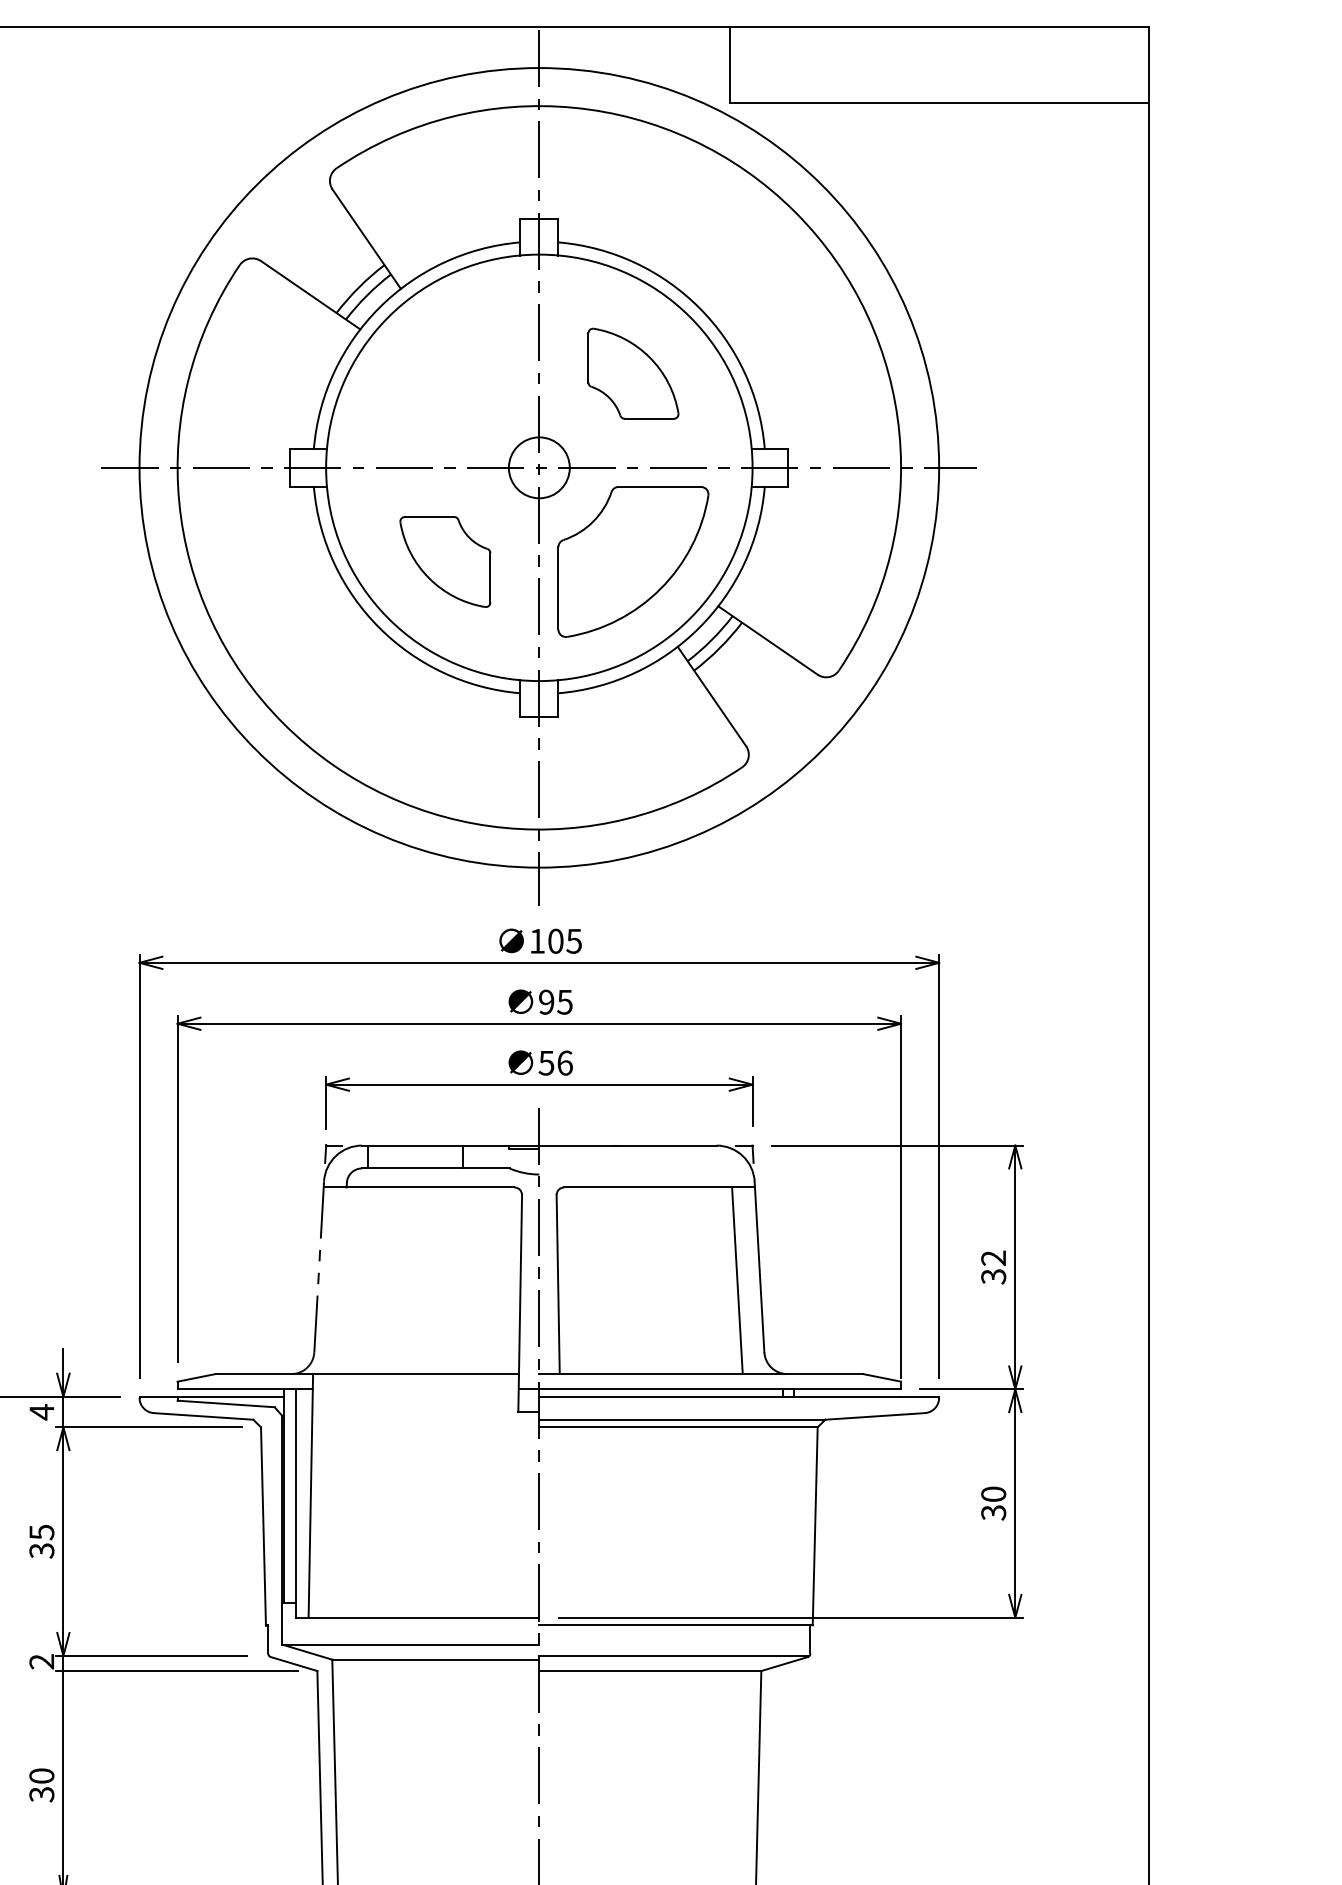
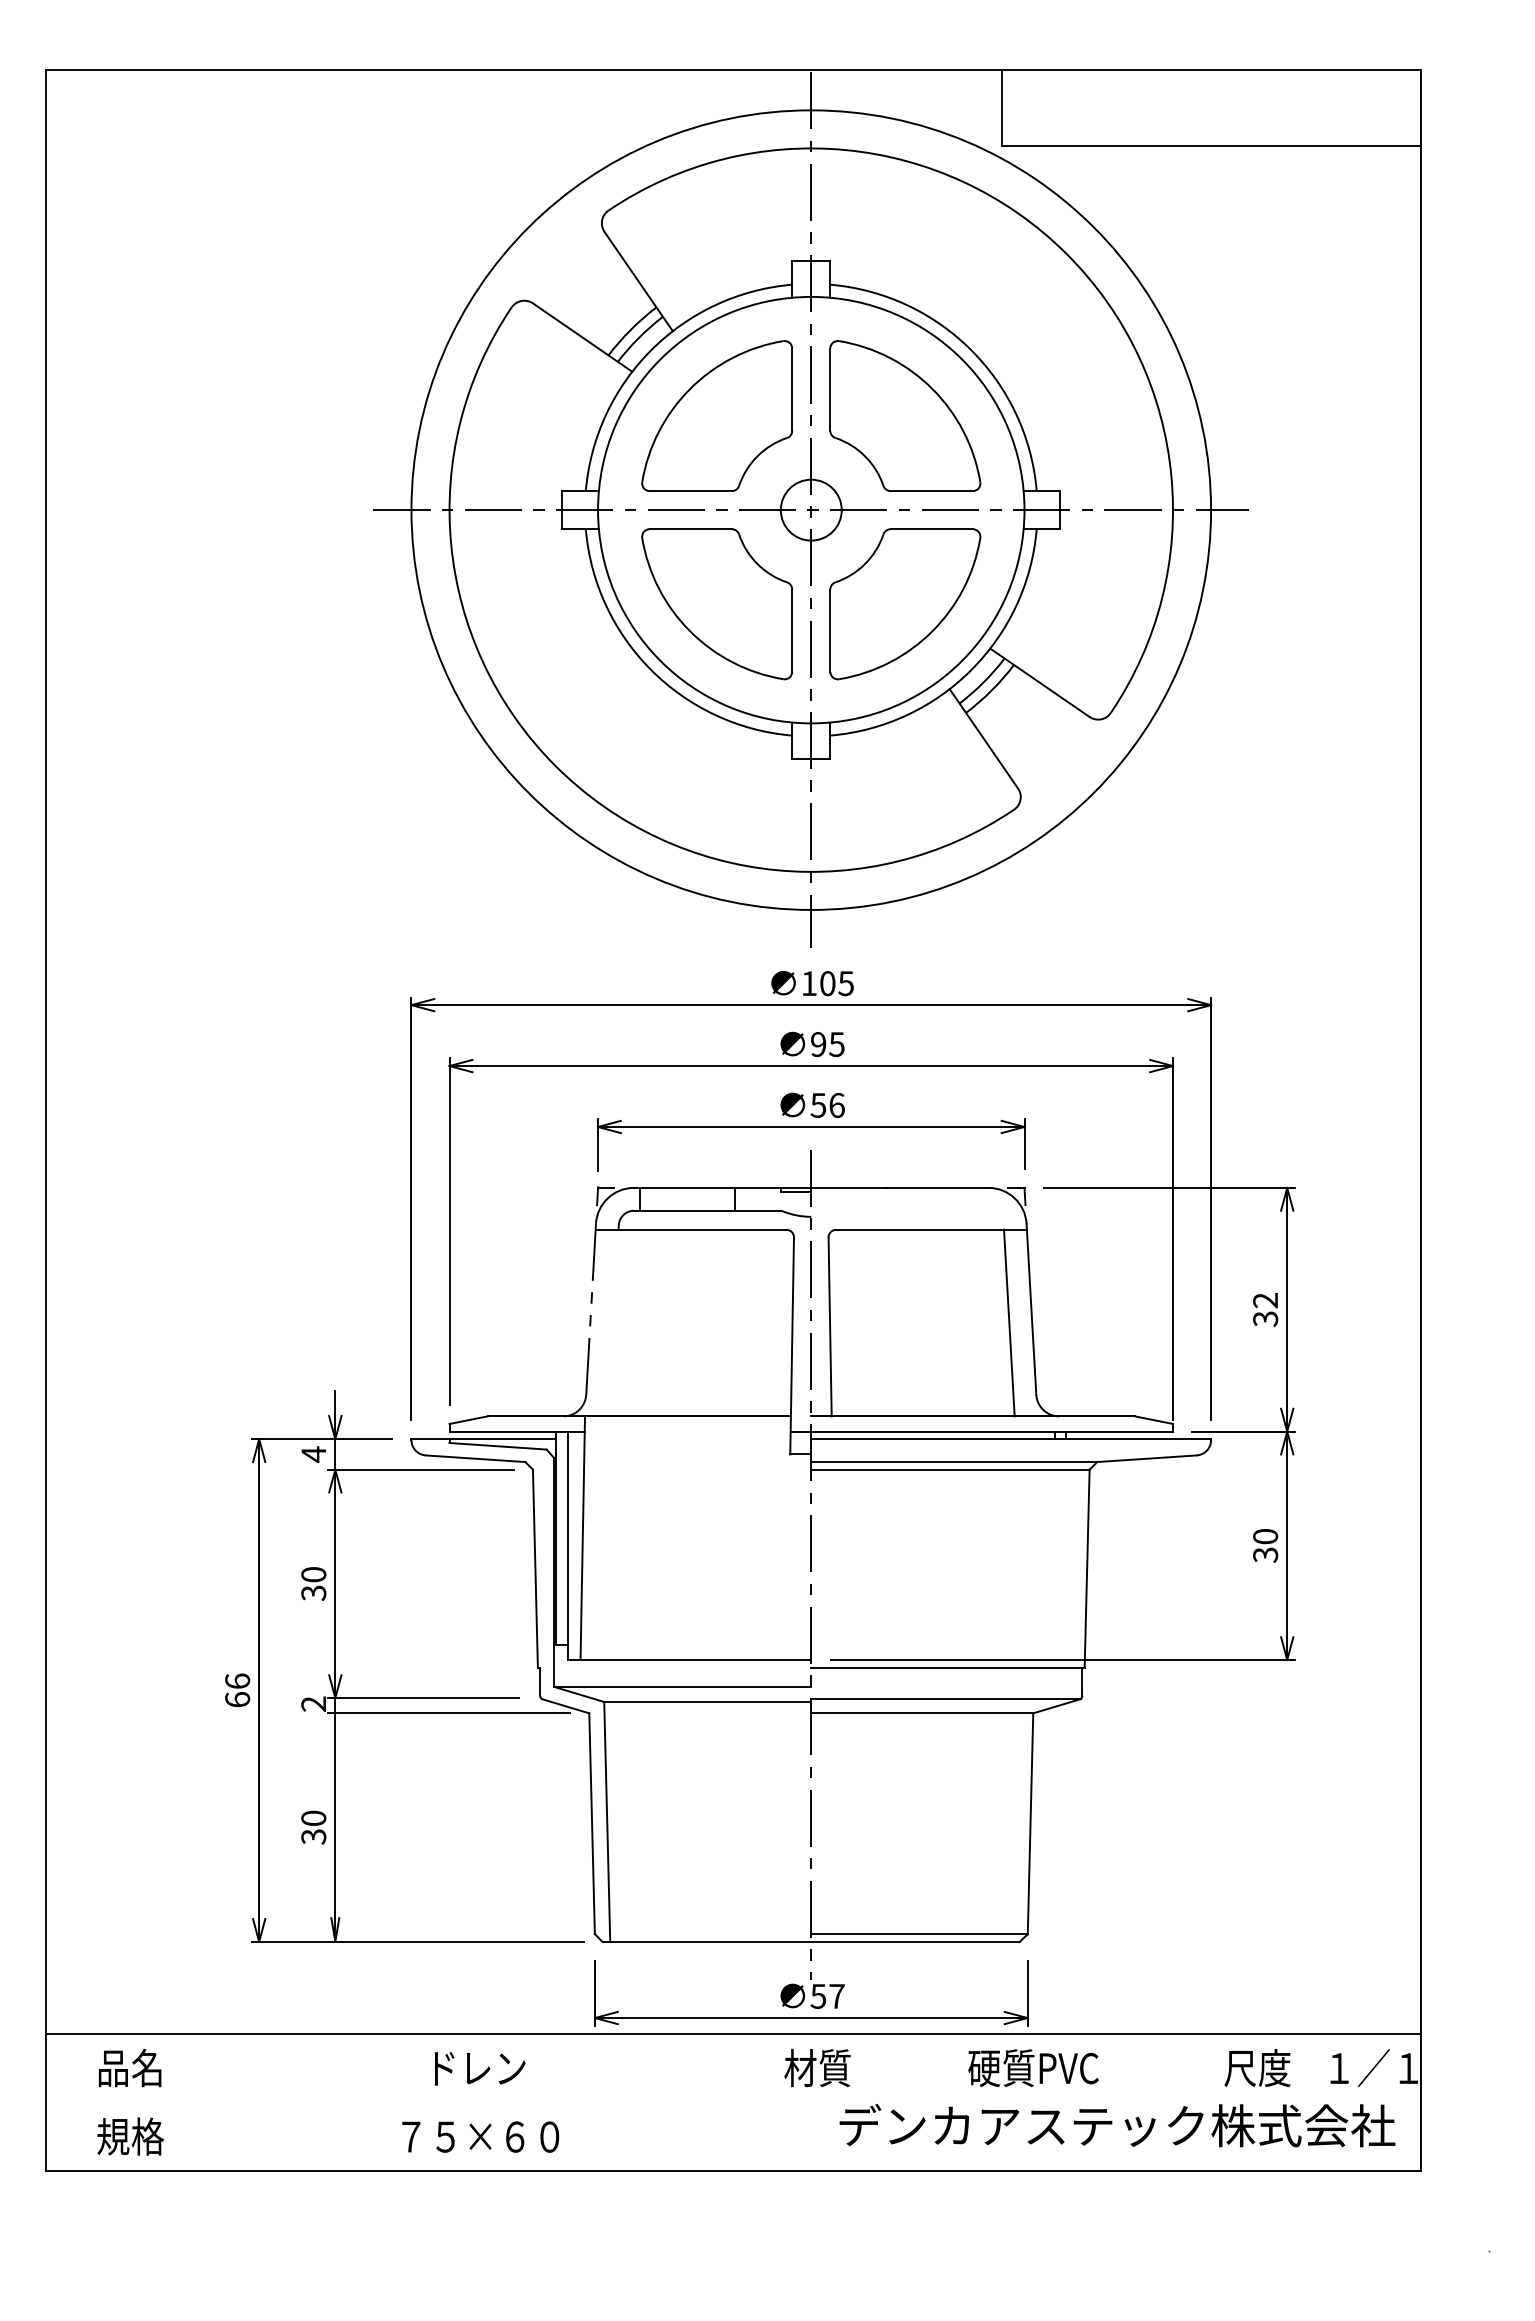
part: (445, 373) -> (717, 415), added
part: (633, 373) -> (905, 415), size x1.67
part: (445, 562) -> (717, 604), size x1.67
text: (41, 1532) -> (313, 1574), 35 -> 30

